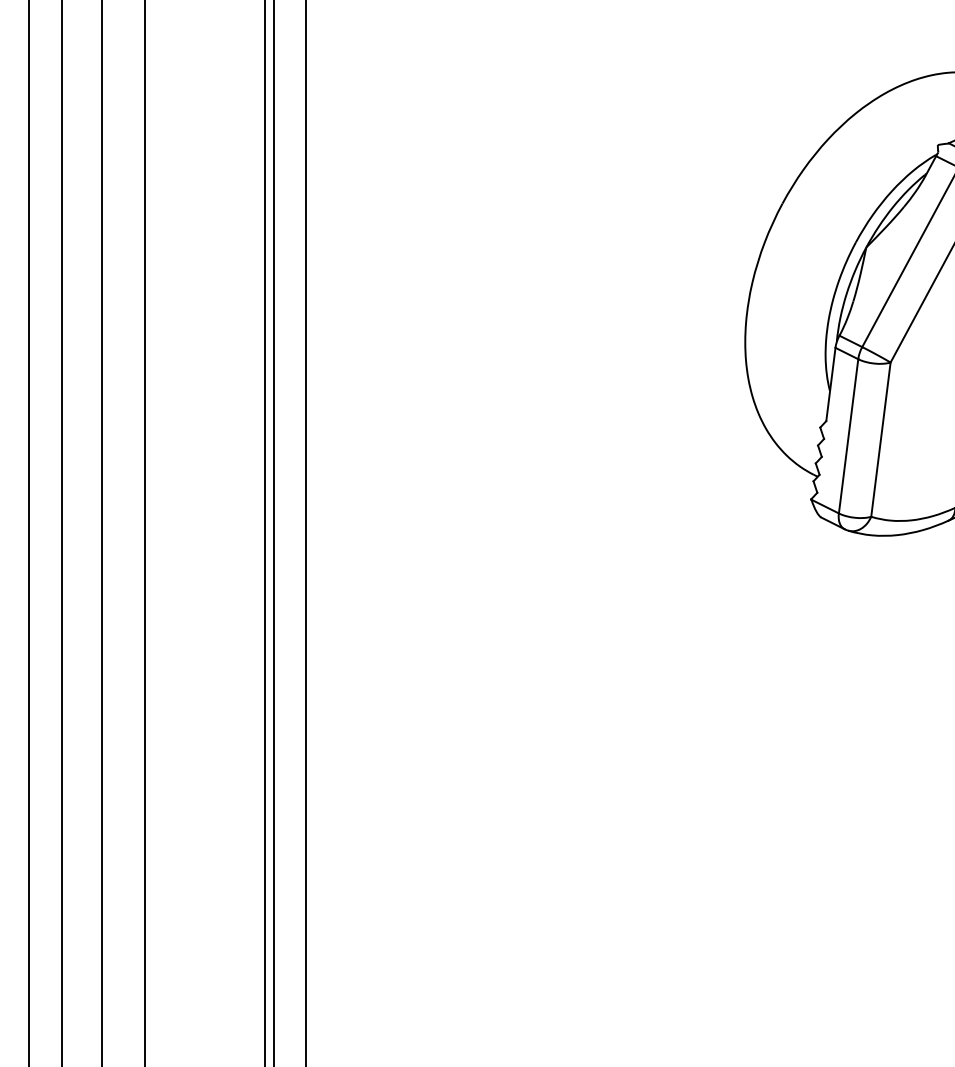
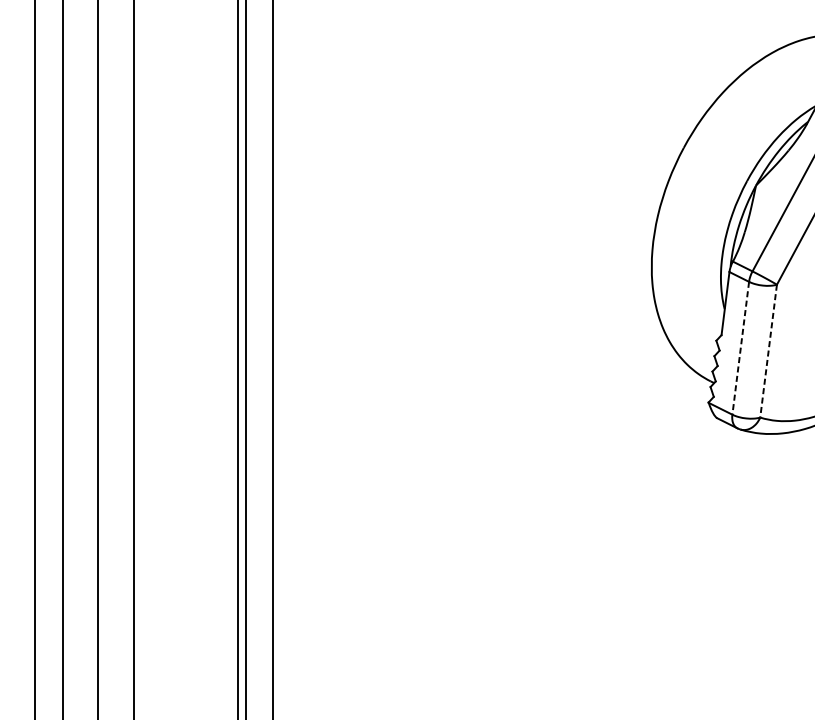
line: (848, 436) -> (740, 348), solid -> dashed
line: (880, 439) -> (768, 351), solid -> dashed

